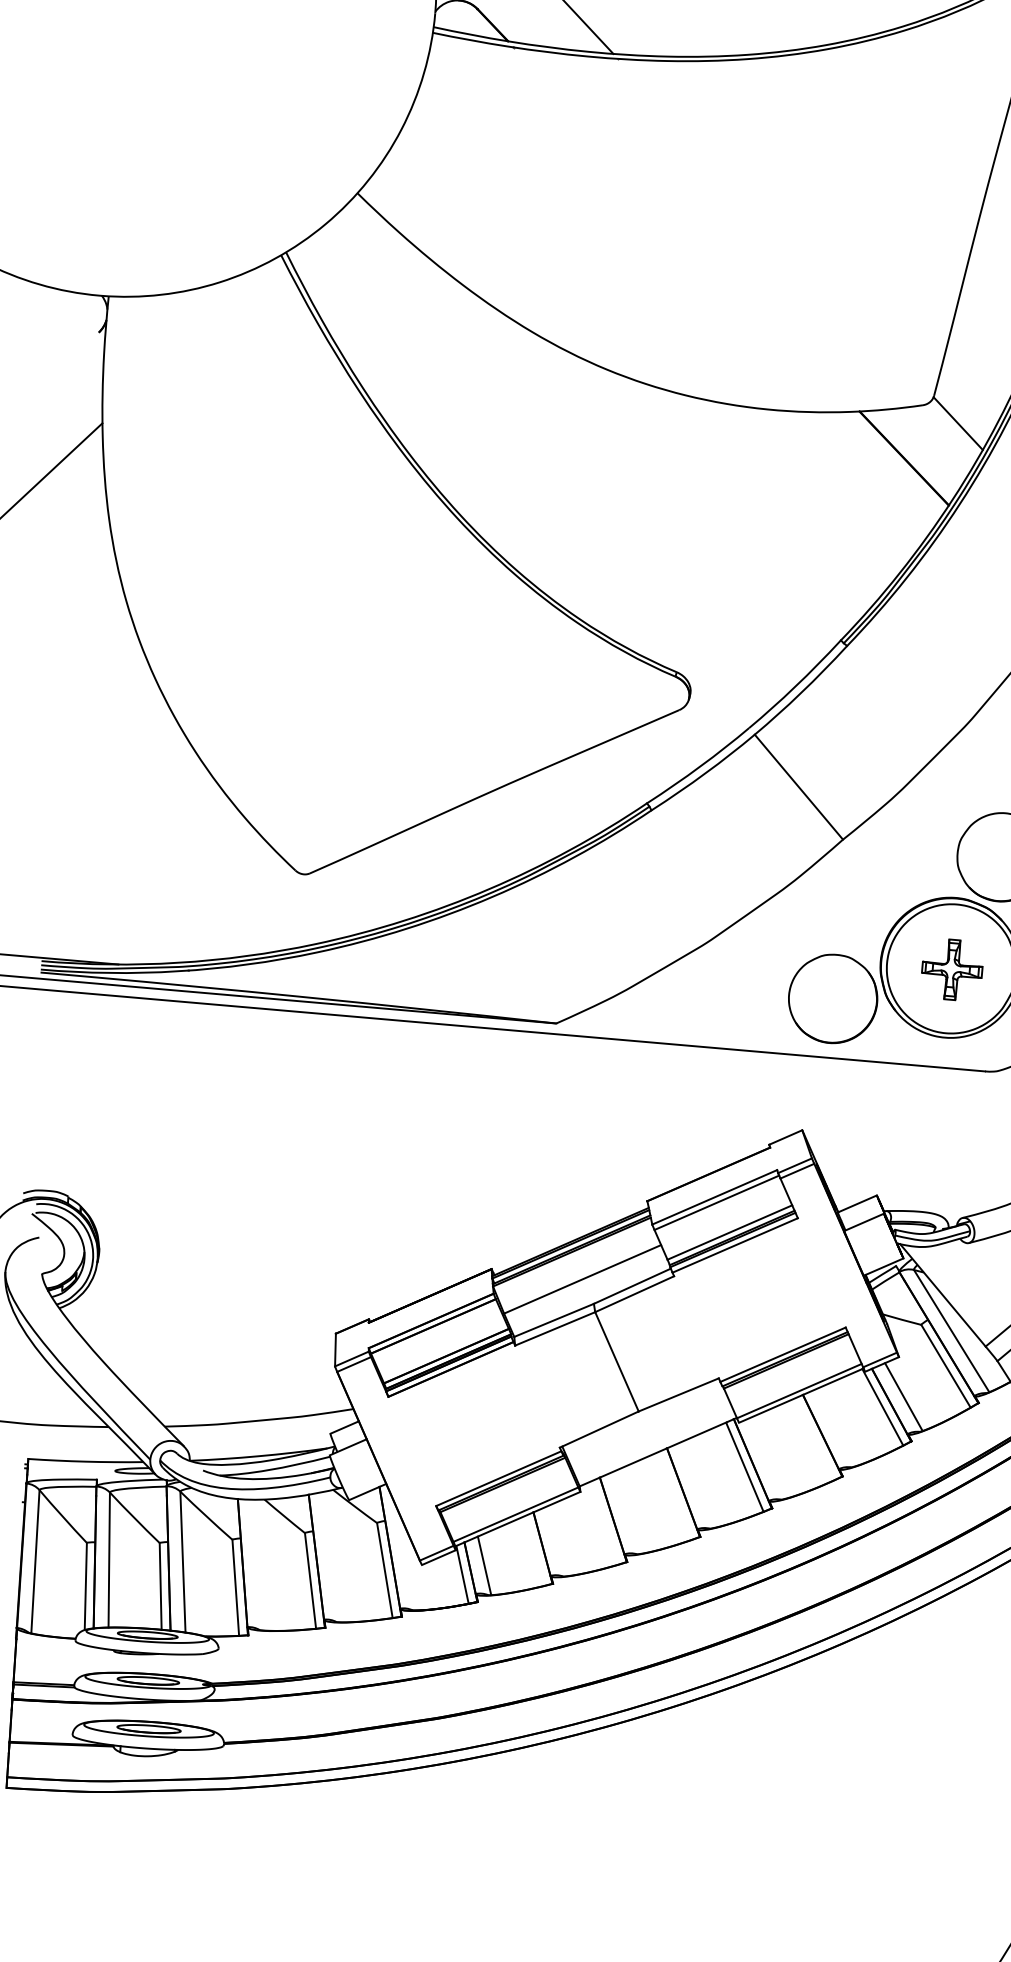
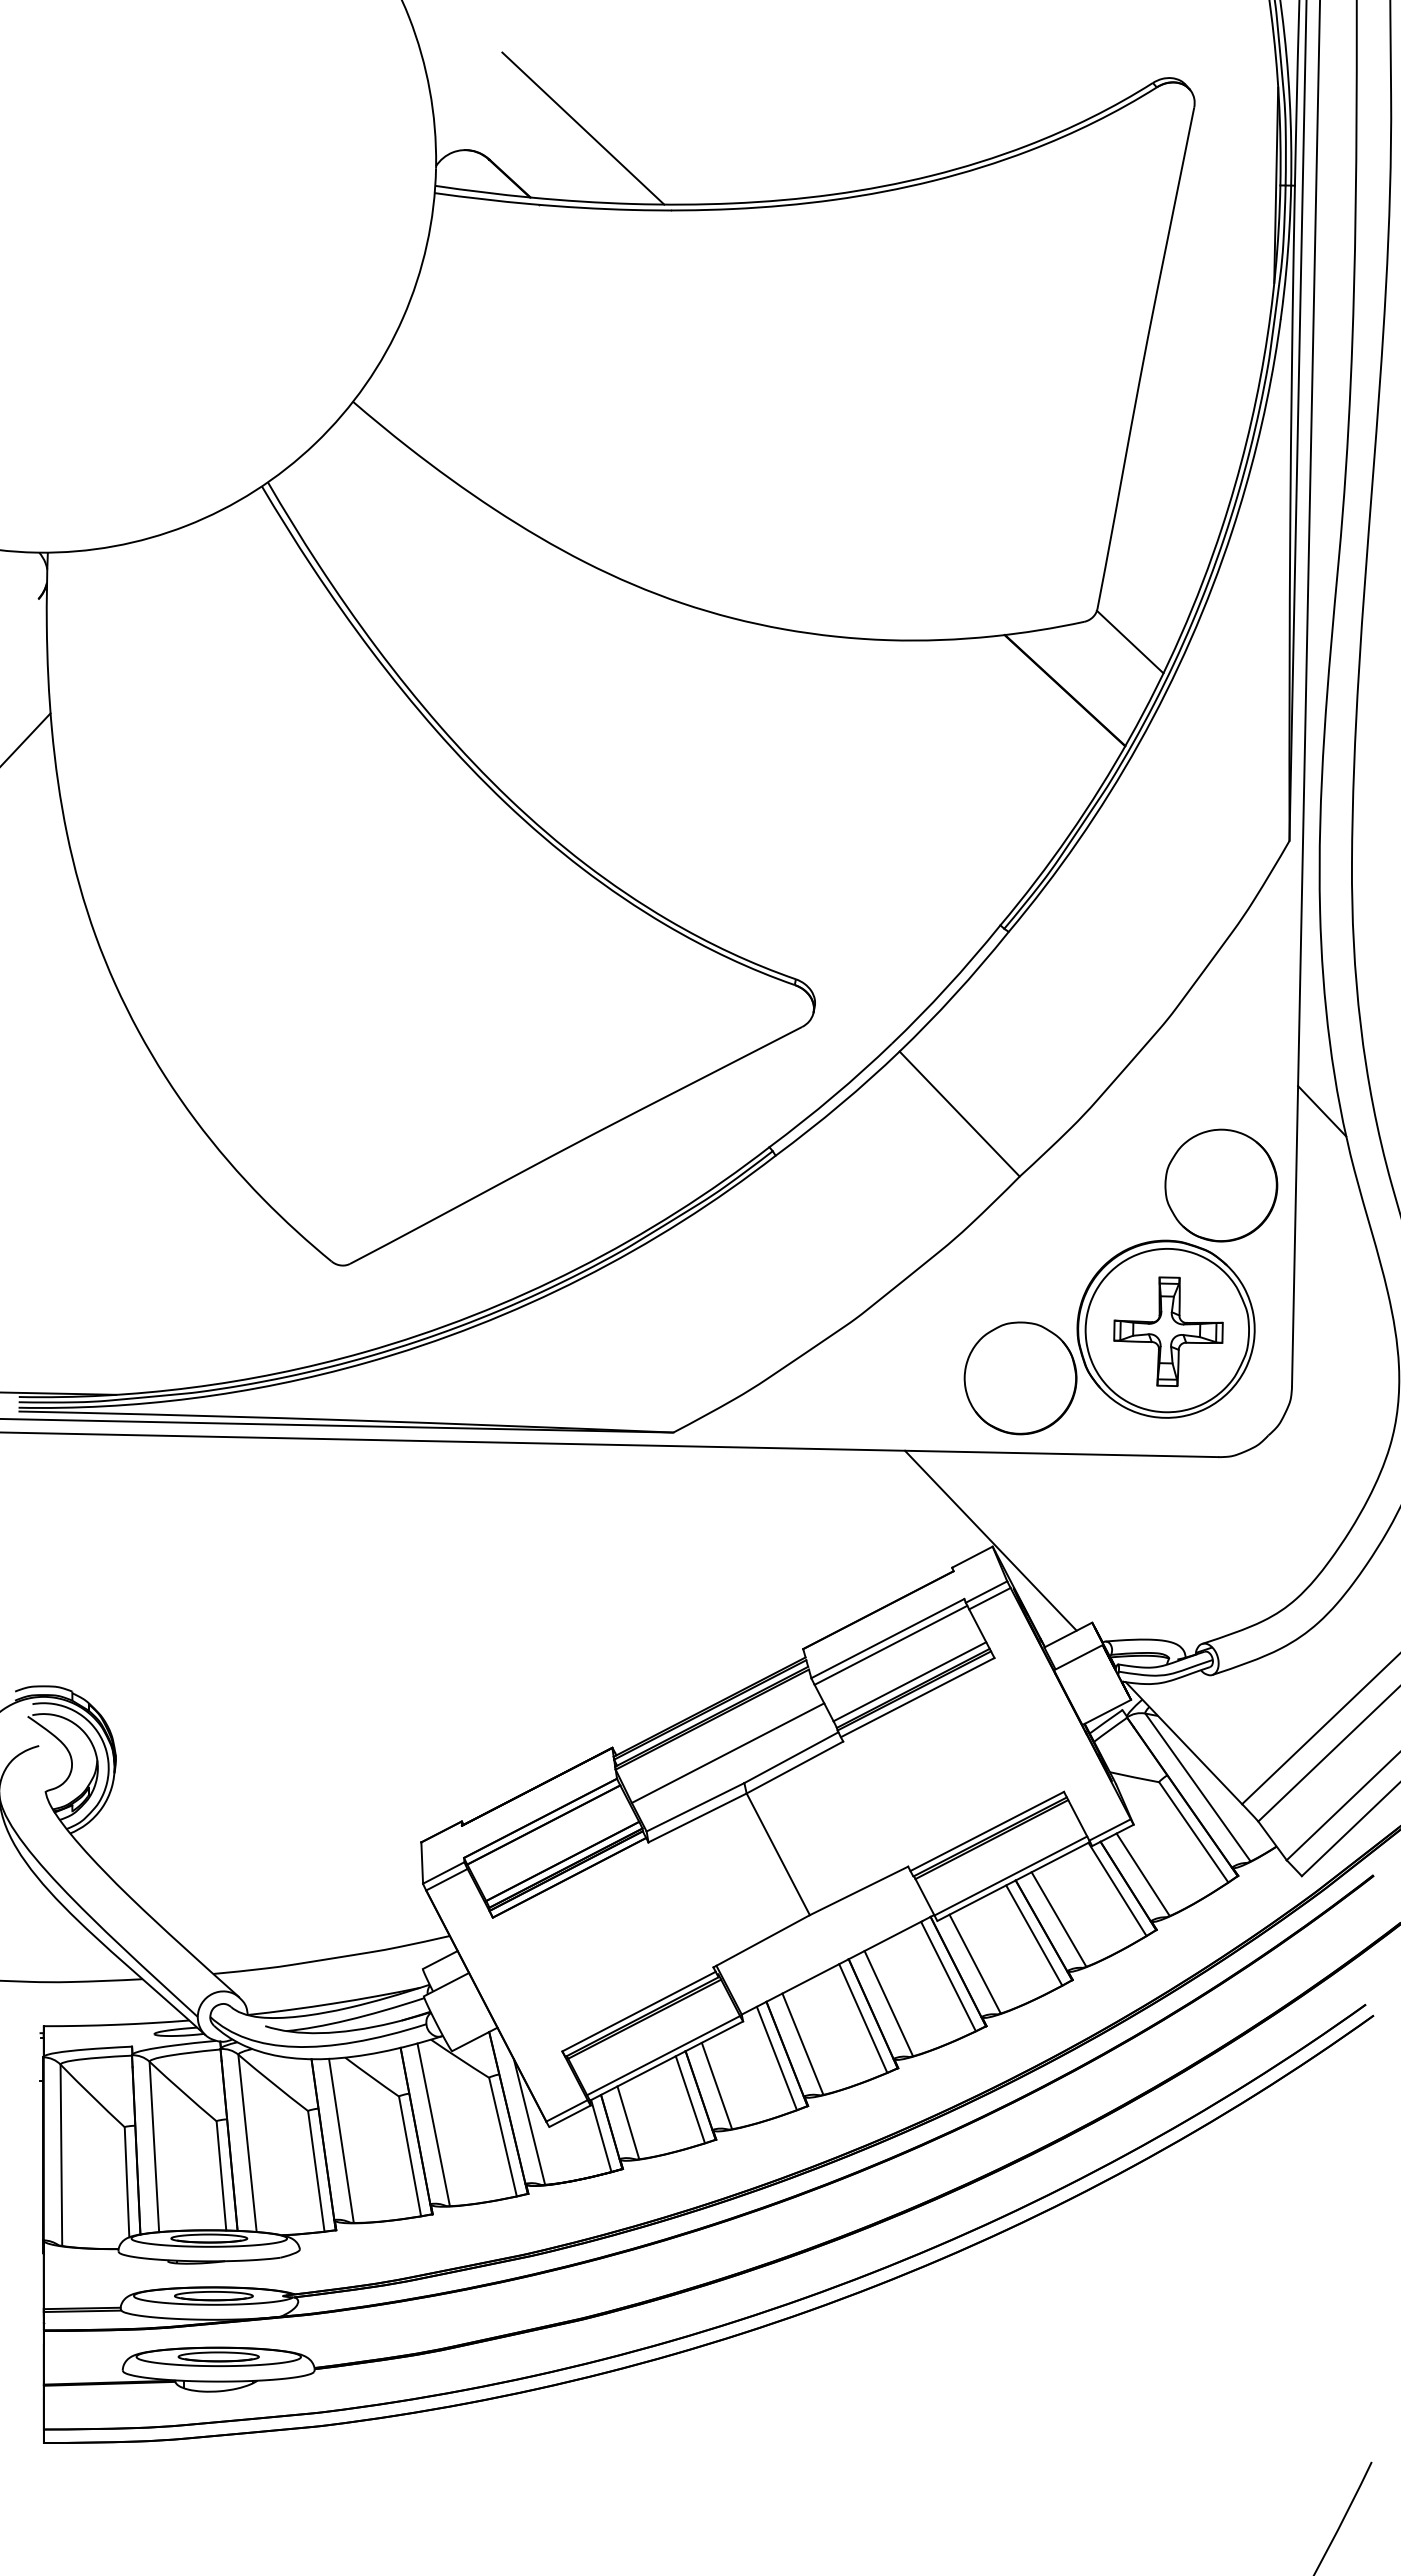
part: (952, 969) -> (1168, 1331), size x1.43
line: (800, 1125) -> (990, 1540), added
line: (834, 1427) -> (1058, 1919), added
line: (814, 1439) -> (1034, 1935), added
line: (766, 1458) -> (974, 1963), added
line: (696, 1485) -> (888, 2003), added
line: (675, 1495) -> (863, 2018), added
line: (626, 1512) -> (802, 2043), added
line: (604, 1522) -> (776, 2058), added
line: (556, 1541) -> (716, 2085), added
line: (534, 1550) -> (689, 2099), added
line: (330, 1556) -> (433, 2124), added
line: (406, 1559) -> (529, 2121), added
line: (257, 1564) -> (341, 2140), added

